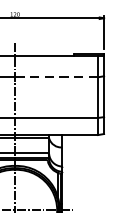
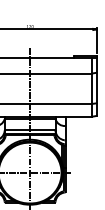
line: (55, 77) -> (60, 73), dashed -> solid

